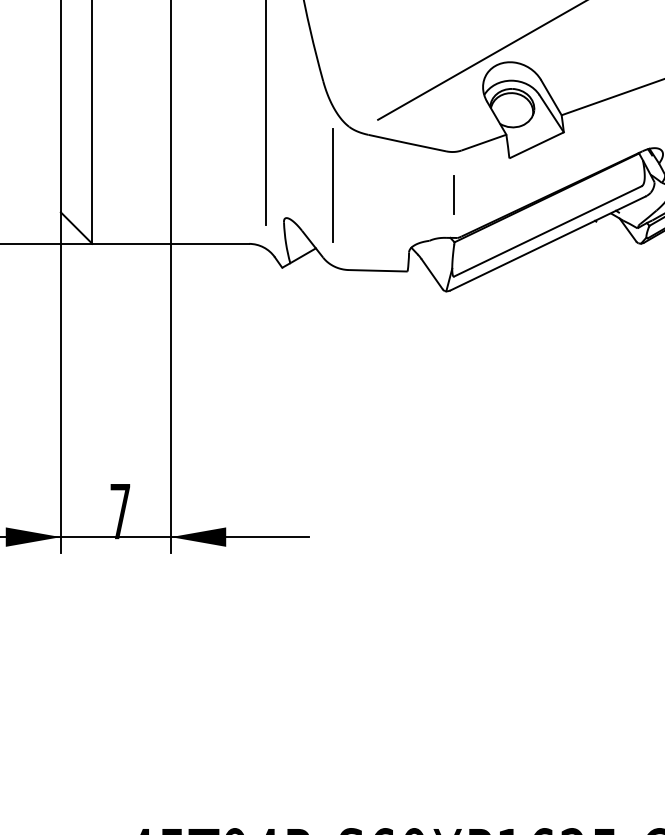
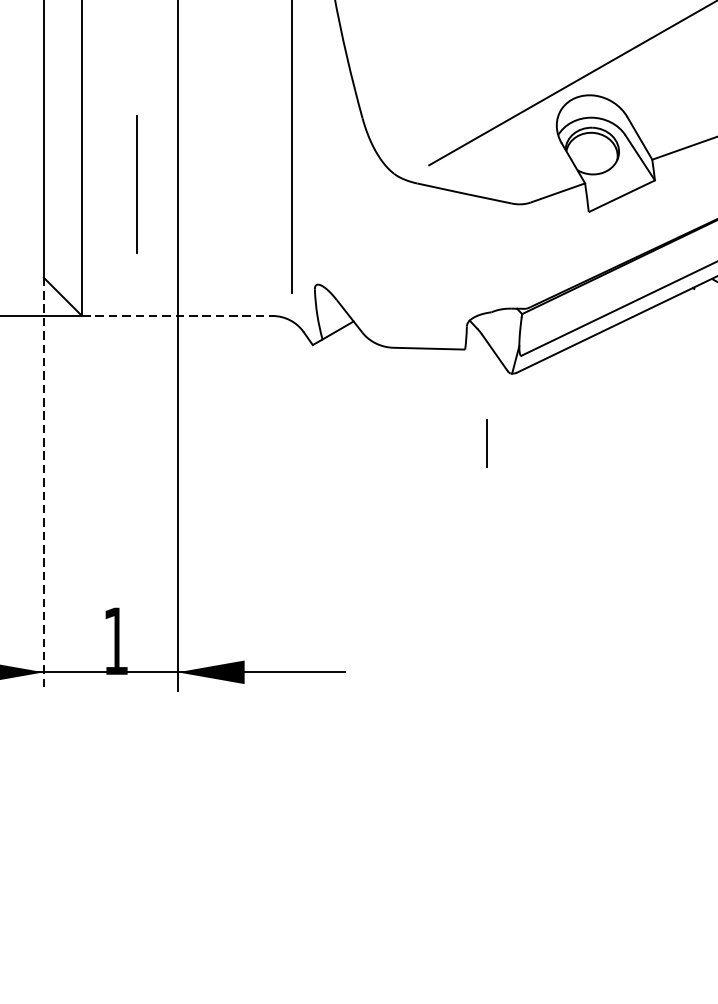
line: (332, 185) -> (136, 184), moved
line: (453, 194) -> (485, 443), moved
line: (171, 243) -> (178, 315), solid -> dashed
line: (60, 383) -> (43, 485), solid -> dashed
text: (120, 511) -> (116, 641), 7 -> 1

